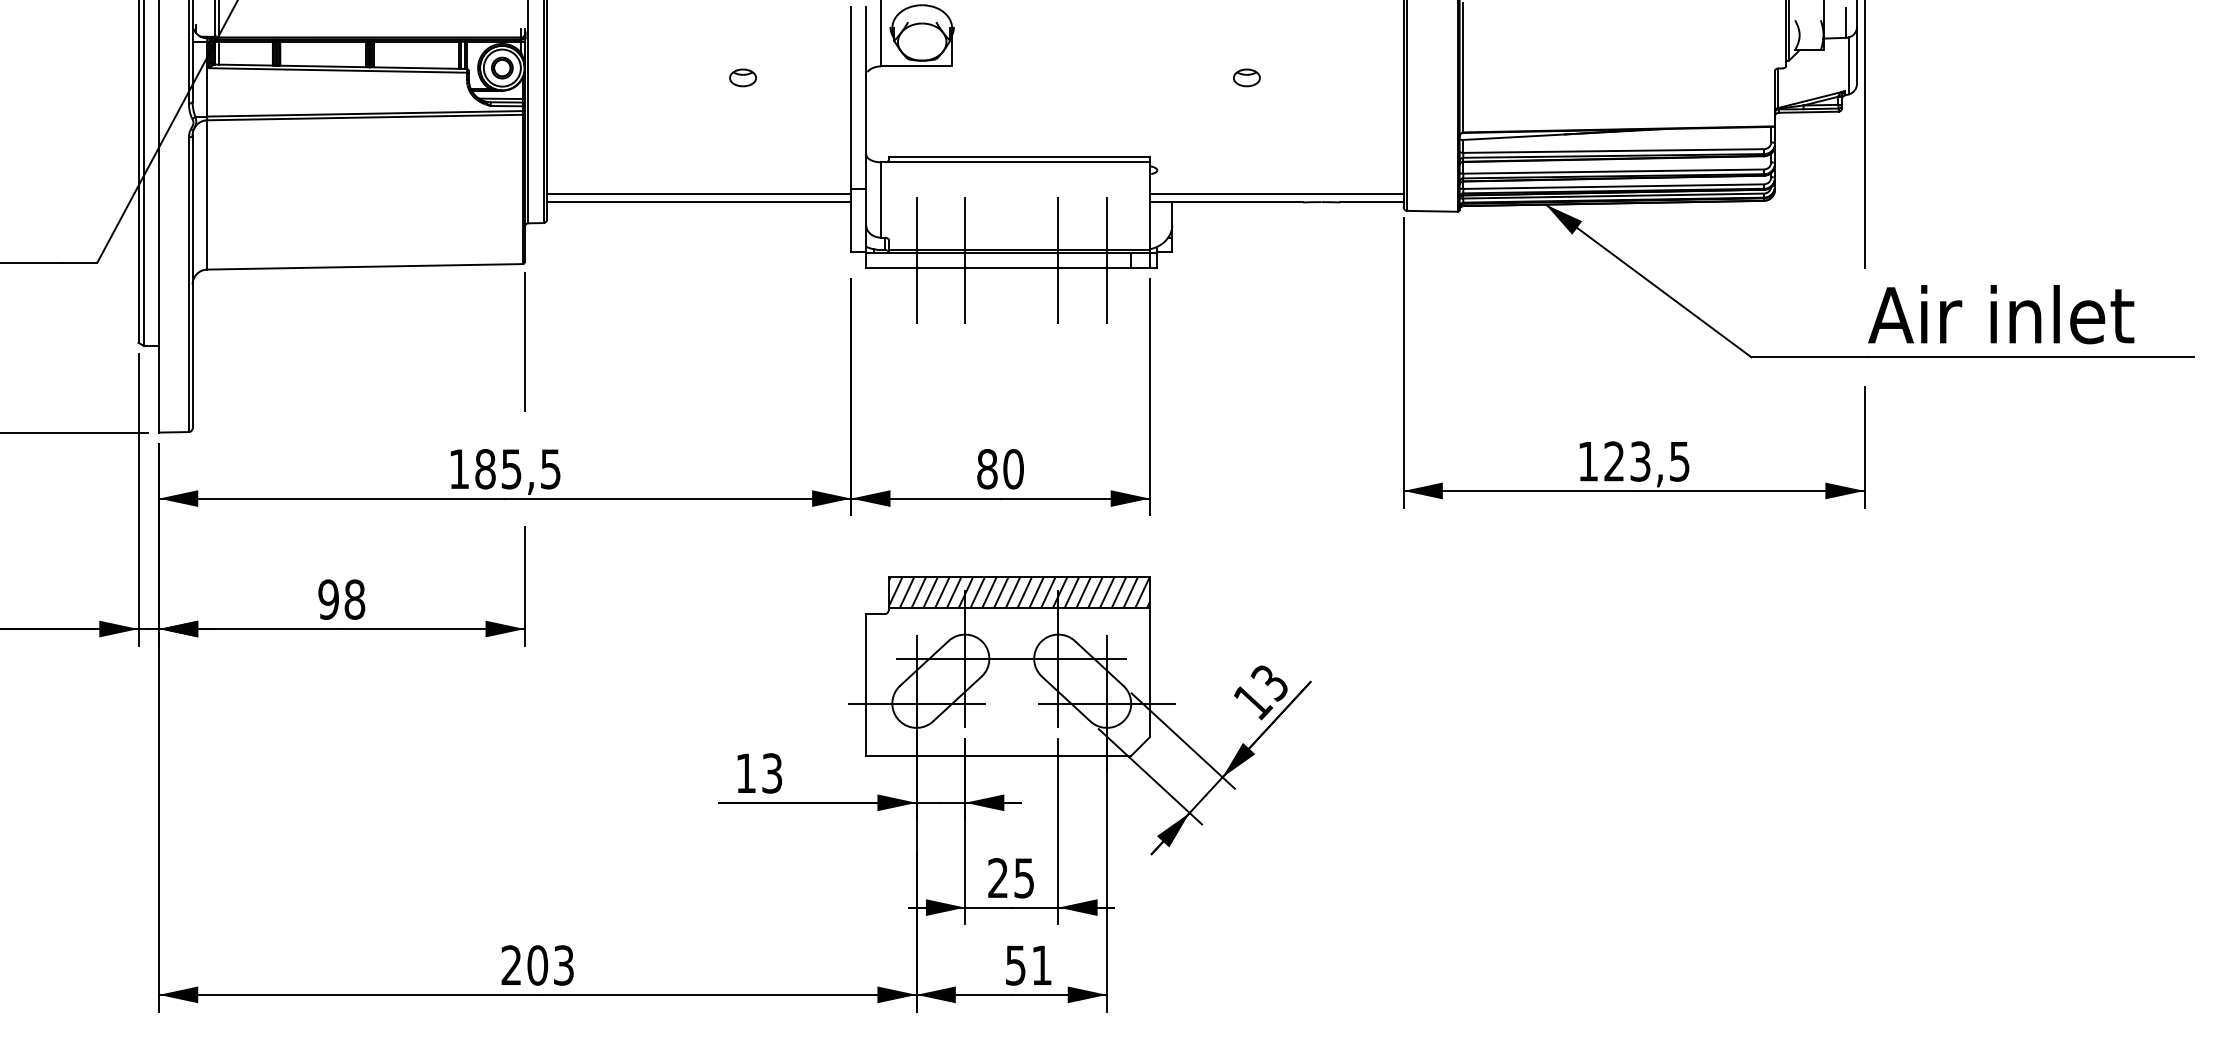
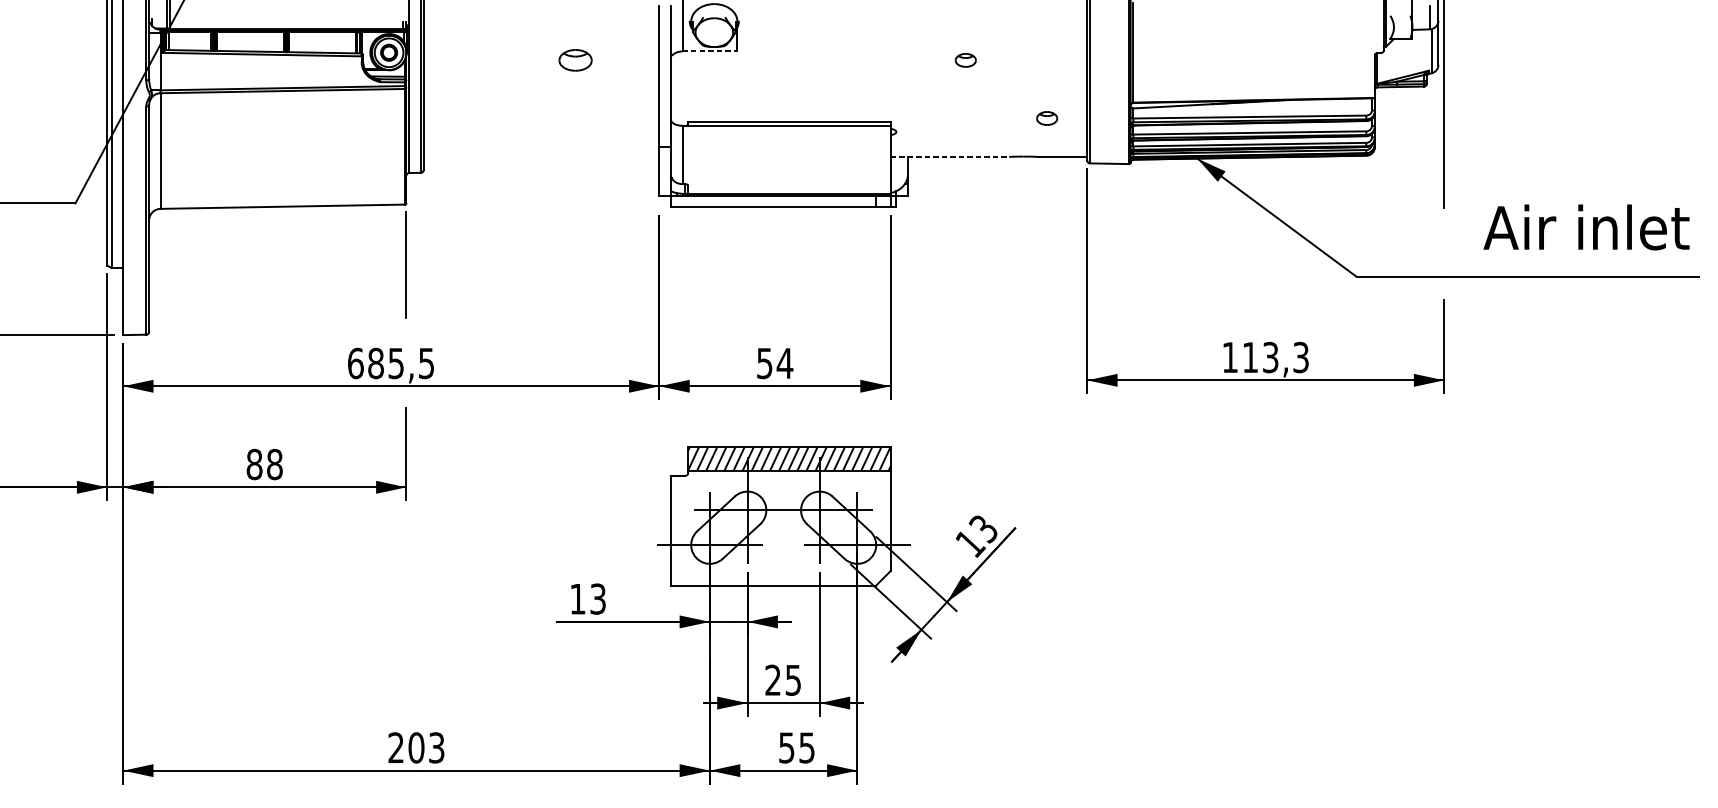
line: (917, 66) -> (710, 51), solid -> dashed
part: (742, 77) -> (575, 60), size x1.6
part: (1351, 152) -> (1046, 118), added
line: (699, 194) -> (541, 150), removed
line: (1276, 194) -> (988, 150), removed
line: (699, 202) -> (541, 156), removed
line: (1226, 202) -> (950, 156), solid -> dashed
line: (916, 259) -> (709, 201), removed
line: (965, 259) -> (747, 201), removed
line: (1058, 259) -> (819, 201), removed
line: (1106, 259) -> (857, 201), removed
text: (2001, 314) -> (1586, 227), moved
text: (1646, 461) -> (1275, 357), 123,5 -> 113,3
text: (459, 469) -> (355, 363), 185,5 -> 685,5
text: (1000, 469) -> (774, 363), 80 -> 54
text: (328, 599) -> (254, 464), 98 -> 88
text: (1041, 965) -> (806, 747), 51 -> 55

